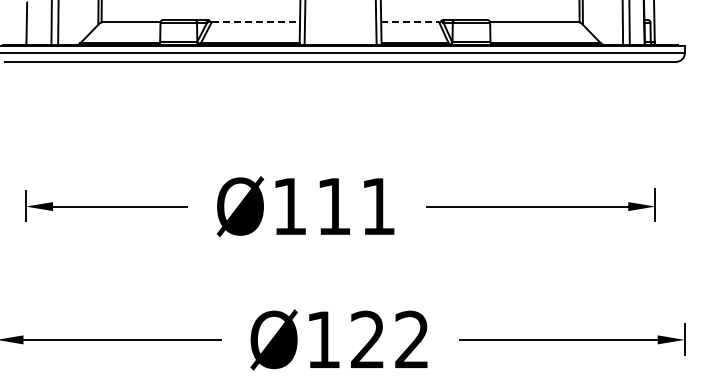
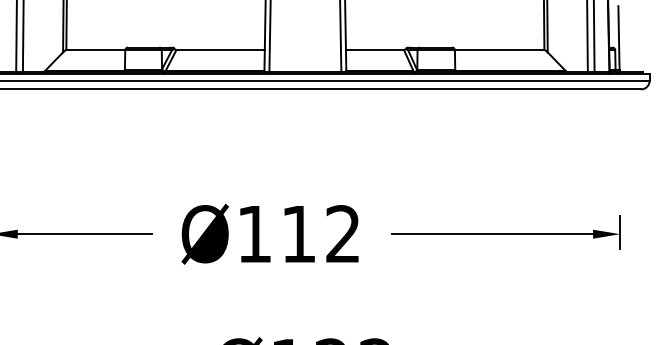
line: (256, 22) -> (221, 50), dashed -> solid
line: (410, 22) -> (375, 50), dashed -> solid
text: (377, 205) -> (342, 233), Ø111 -> Ø112

